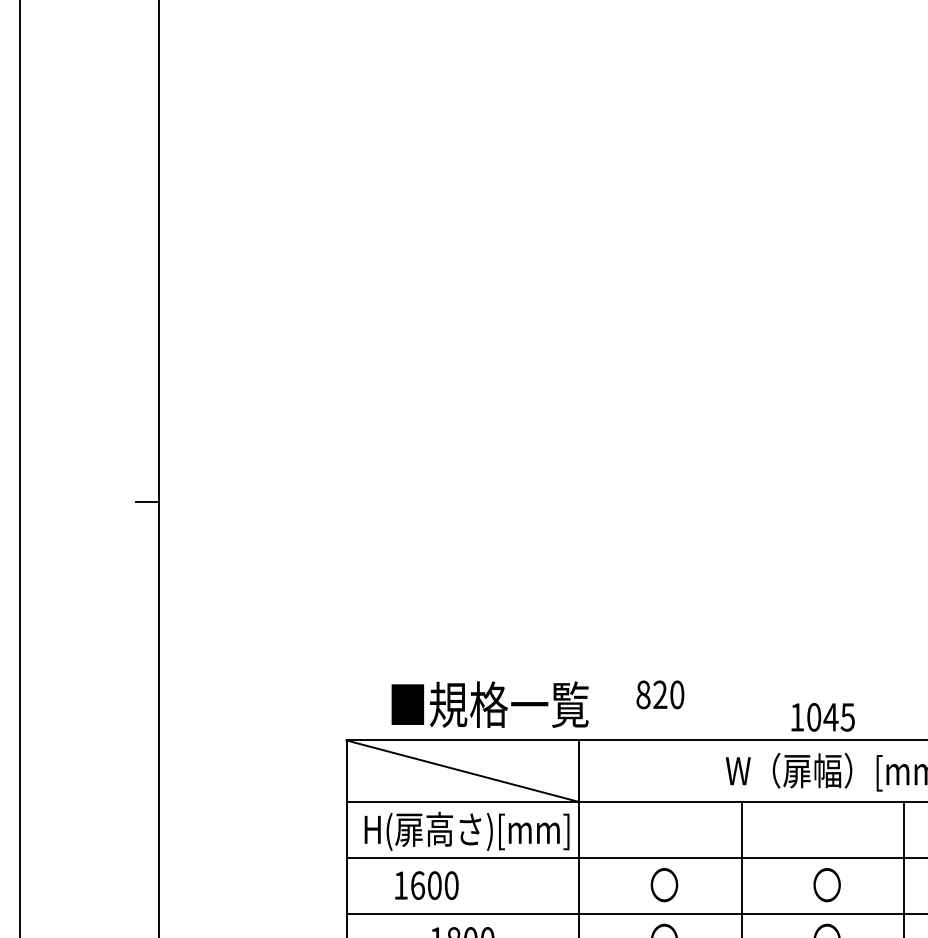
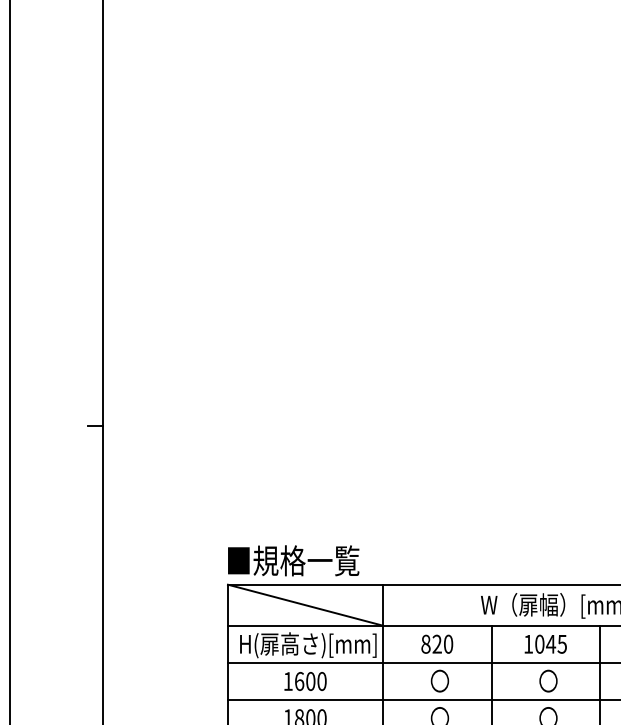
text: (660, 693) -> (437, 643), moved
text: (489, 704) -> (293, 560), moved
text: (822, 716) -> (545, 643), moved
text: (426, 885) -> (305, 681), moved

